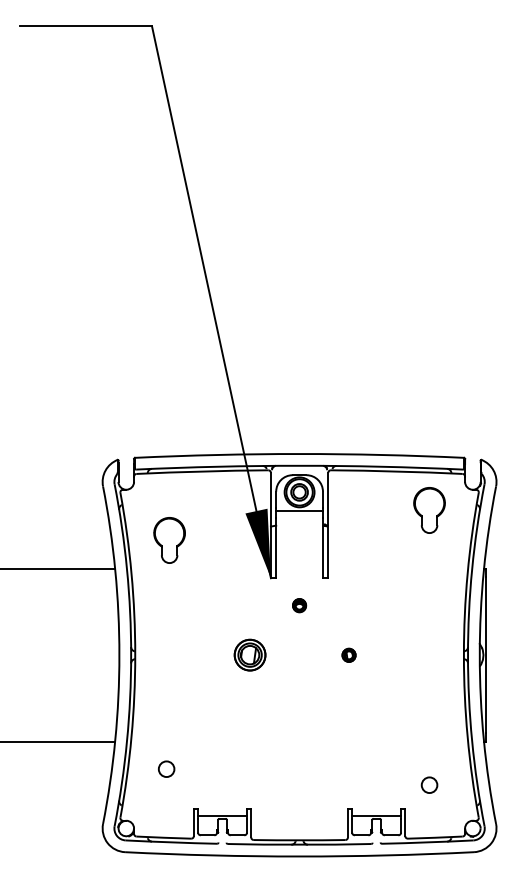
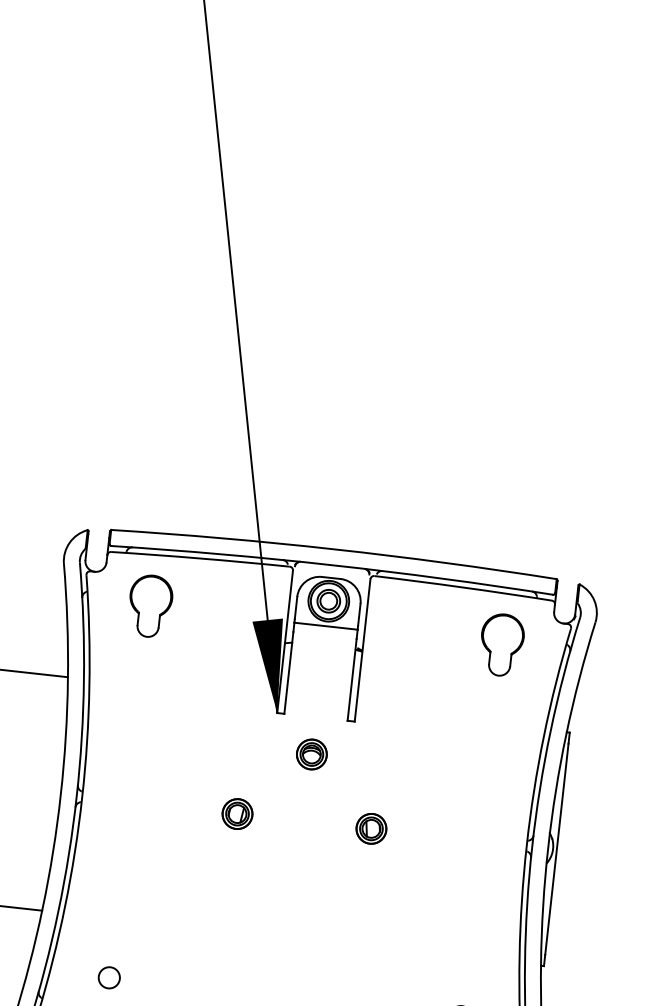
part: (169, 540) -> (150, 606), moved
part: (299, 605) -> (311, 754), size x1.67
part: (249, 655) -> (236, 814), size x0.71
part: (348, 655) -> (370, 829), size x1.67
circle: (166, 768) -> (109, 976), moved

